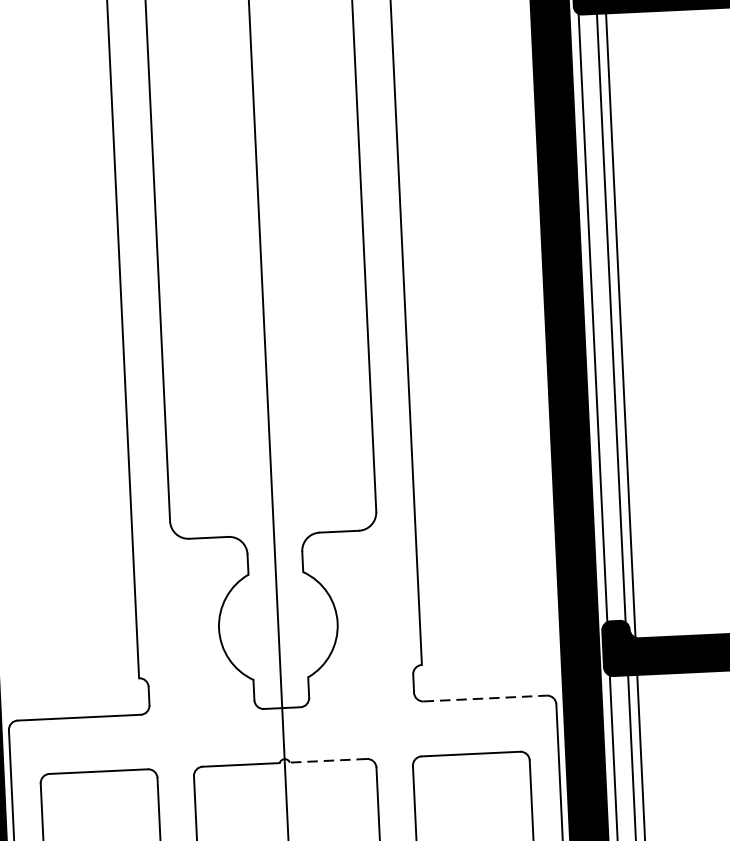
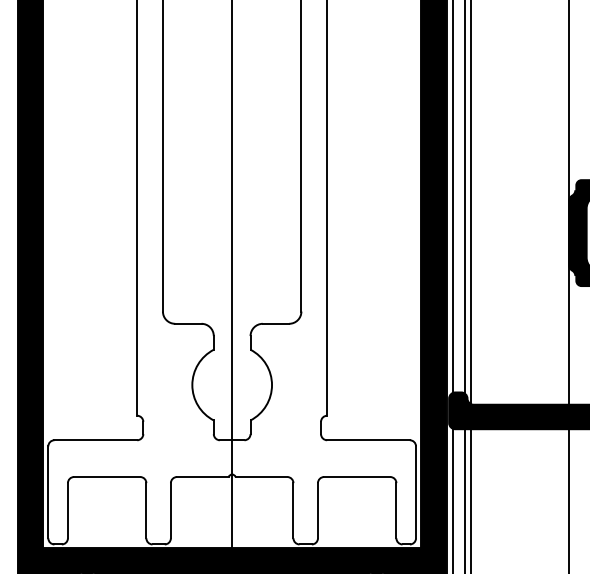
line: (486, 698) -> (369, 440), dashed -> solid
line: (328, 761) -> (261, 477), dashed -> solid

